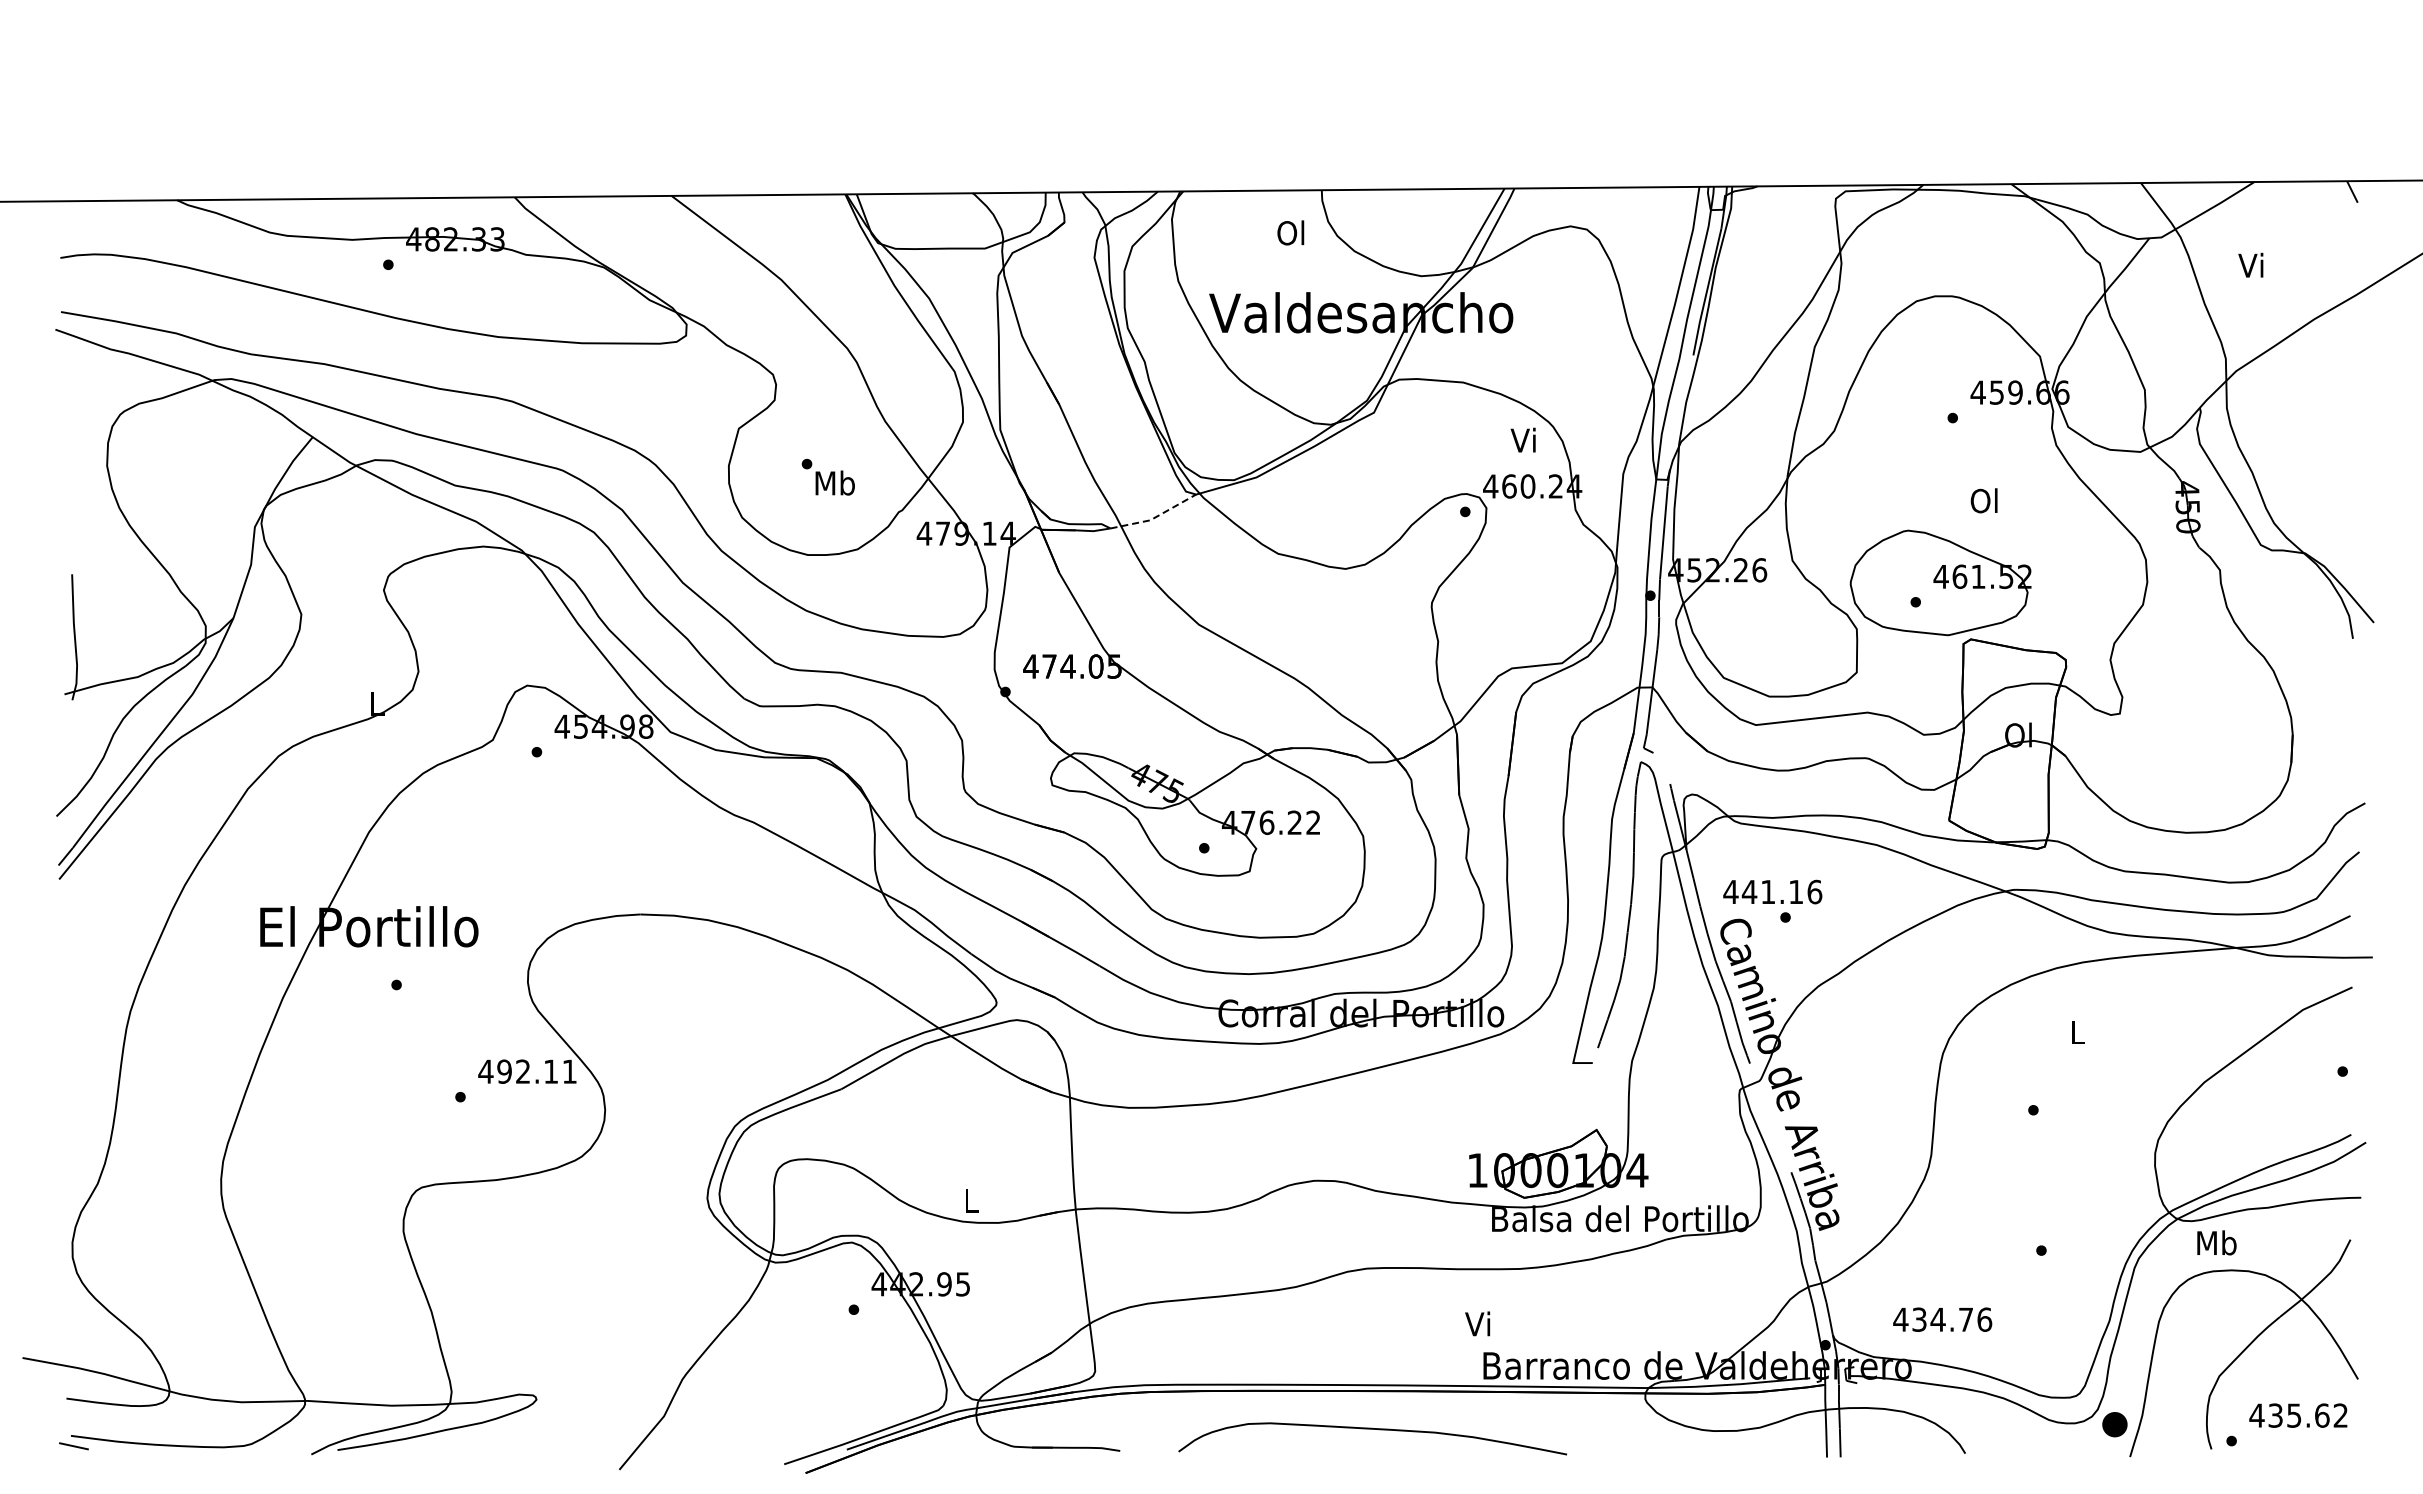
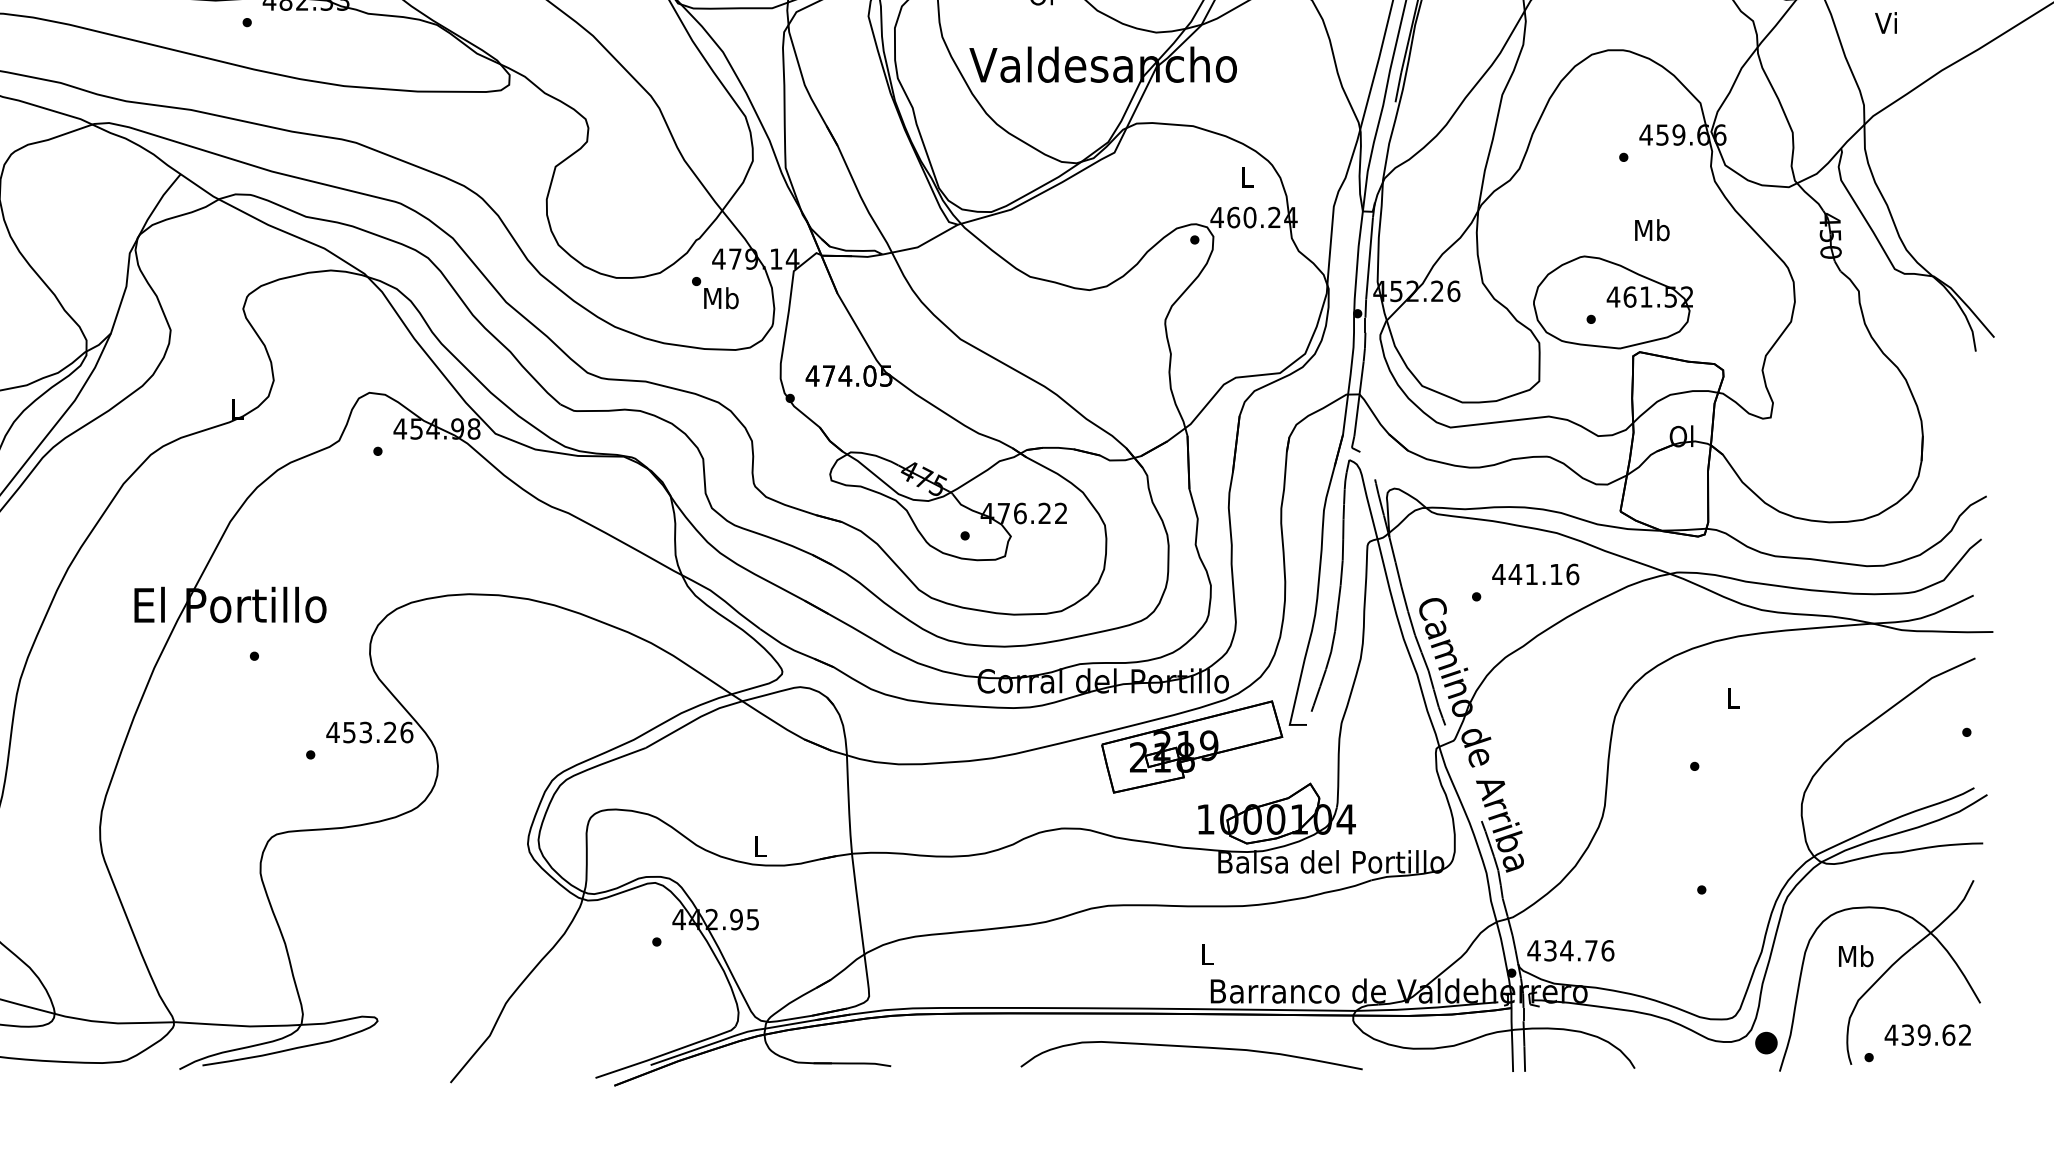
text: (1522, 439) -> (1245, 176), Vi -> L
text: (827, 476) -> (714, 292), moved
text: (1984, 500) -> (1651, 229), Ol -> Mb
line: (1155, 517) -> (922, 244), dashed -> solid
text: (1772, 891) -> (1535, 573), moved
text: (537, 1071) -> (378, 732), 492.11 -> 453.26
part: (1462, 1087) -> (1192, 746), added
text: (2216, 1242) -> (1855, 955), moved
text: (1942, 1319) -> (1570, 950), moved
text: (1477, 1323) -> (1205, 954), Vi -> L
text: (2294, 1415) -> (1924, 1035), 435.62 -> 439.62
curve: (1372, 1429) -> (1191, 1047), moved

